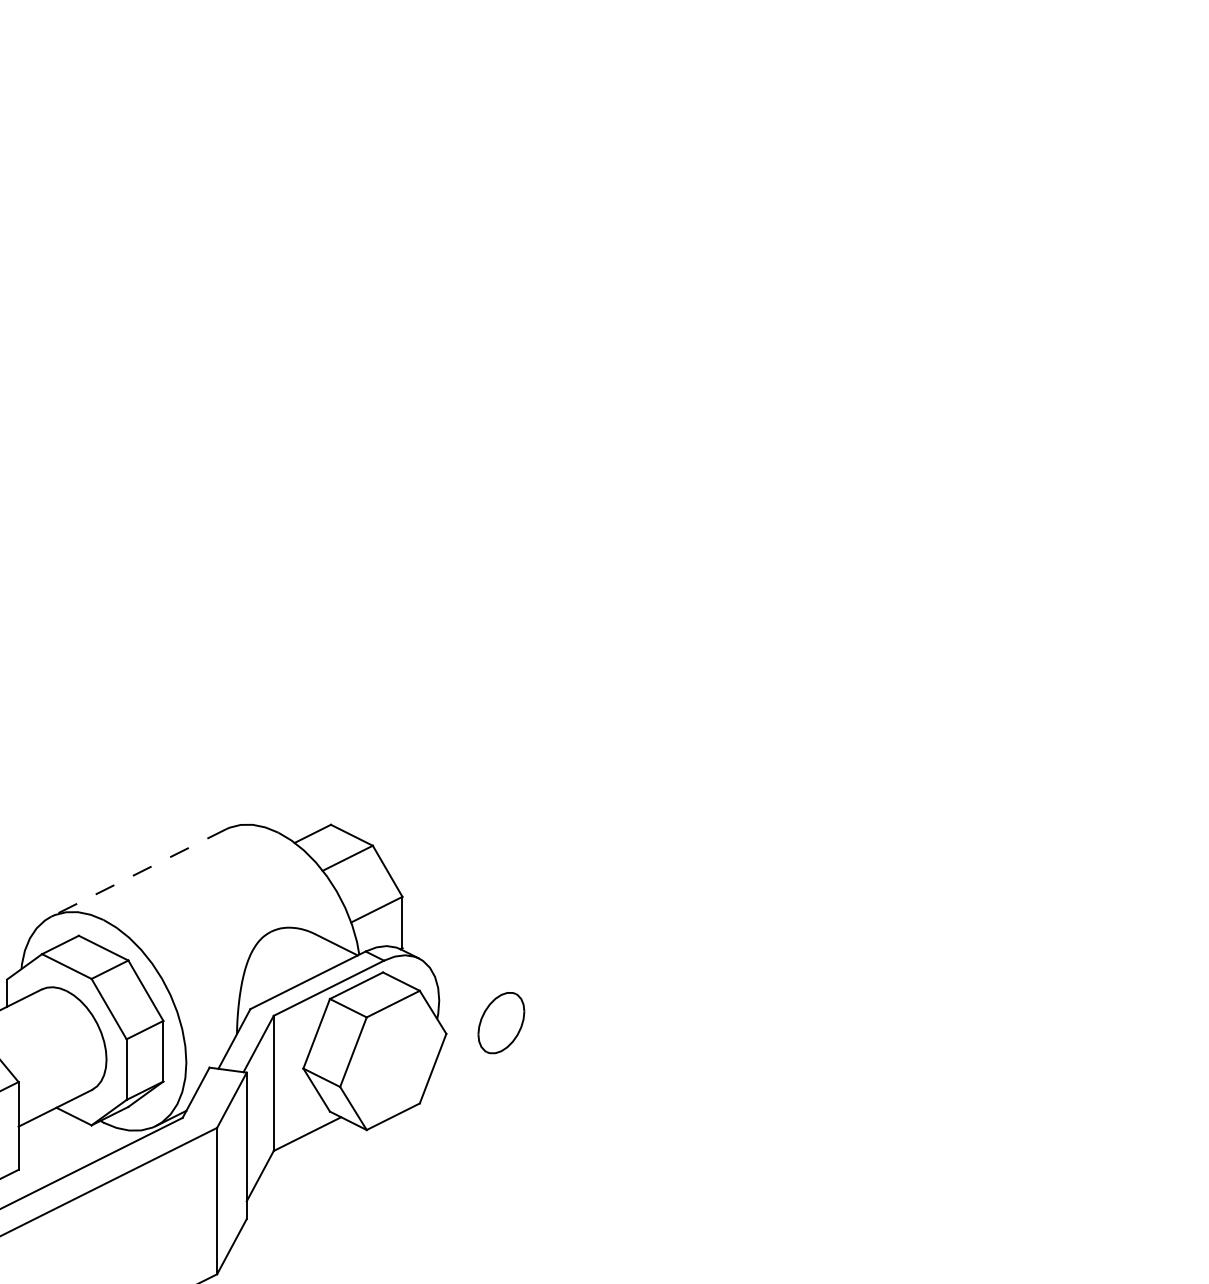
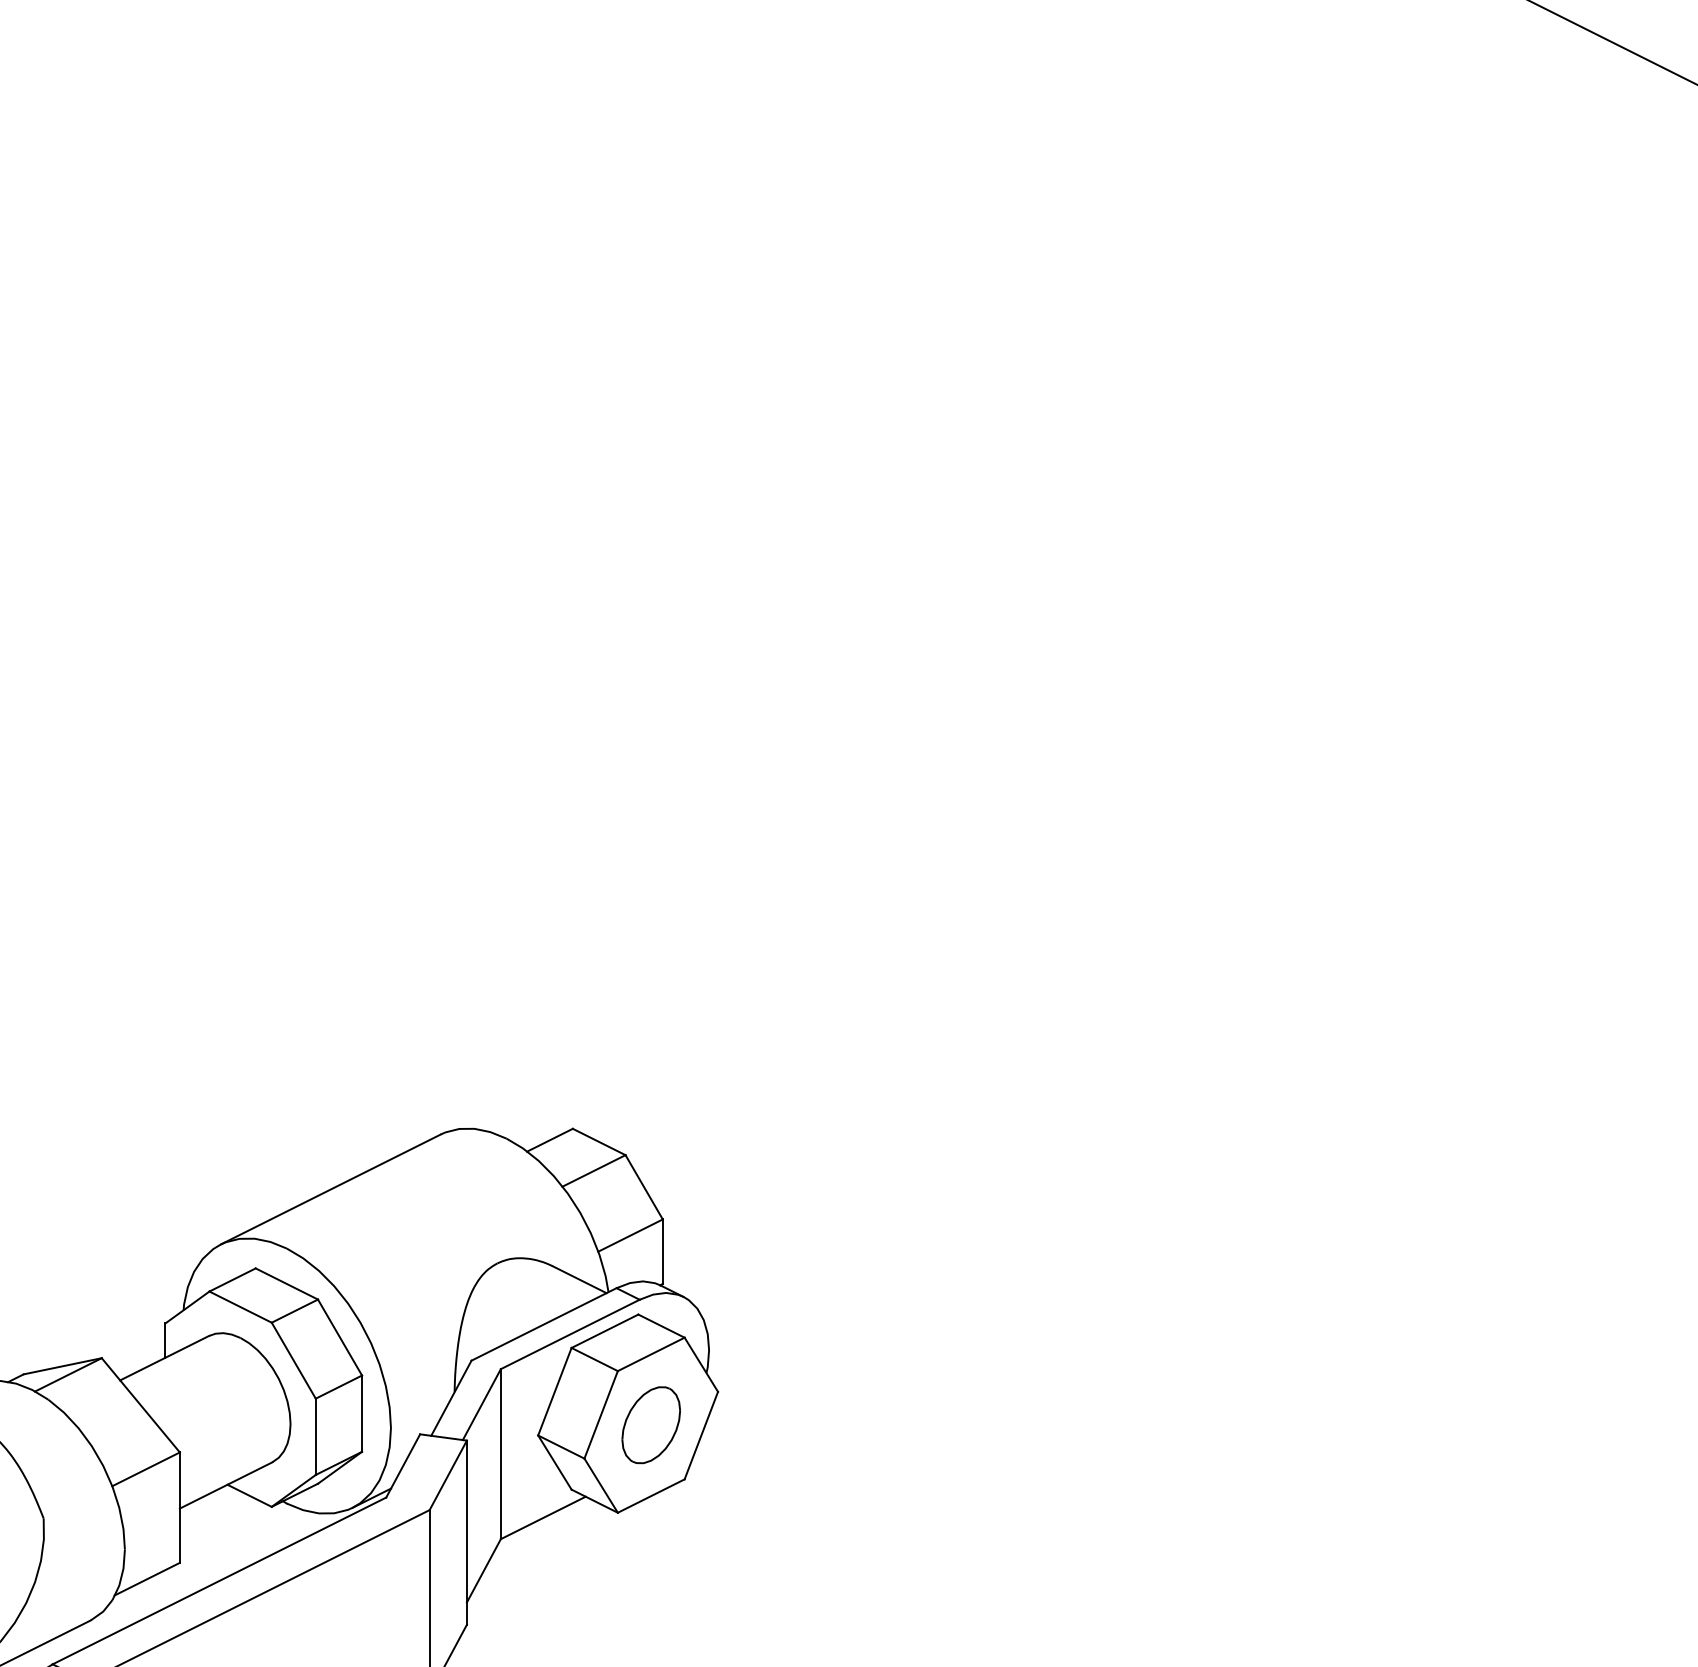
line: (138, 873) -> (330, 1189), dashed -> solid
part: (500, 1023) -> (650, 1425), moved

